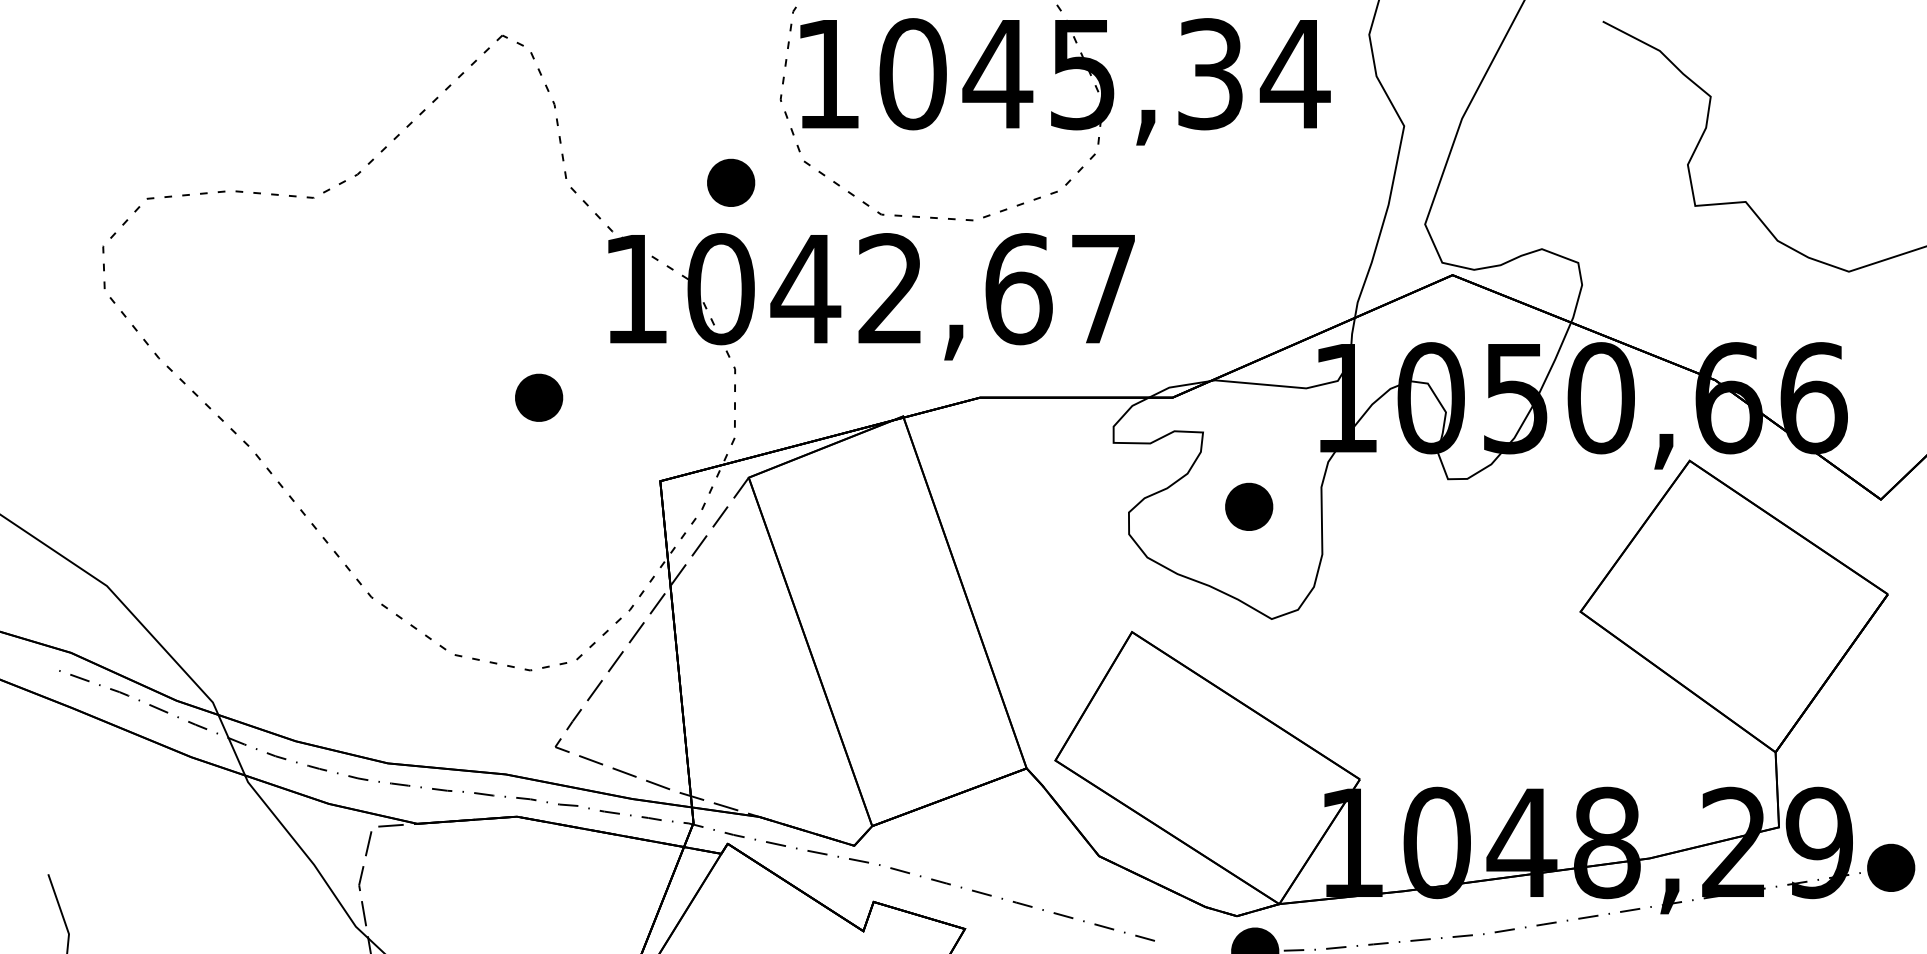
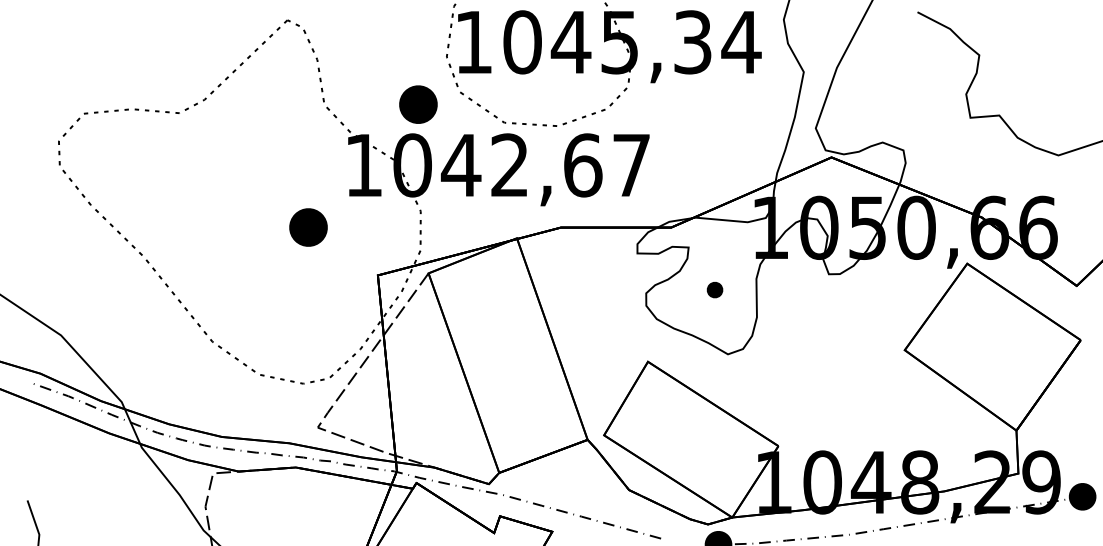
part: (731, 182) -> (418, 104), size x1.4
part: (539, 397) -> (308, 227), size x1.4
part: (1248, 505) -> (714, 289), size x0.6

